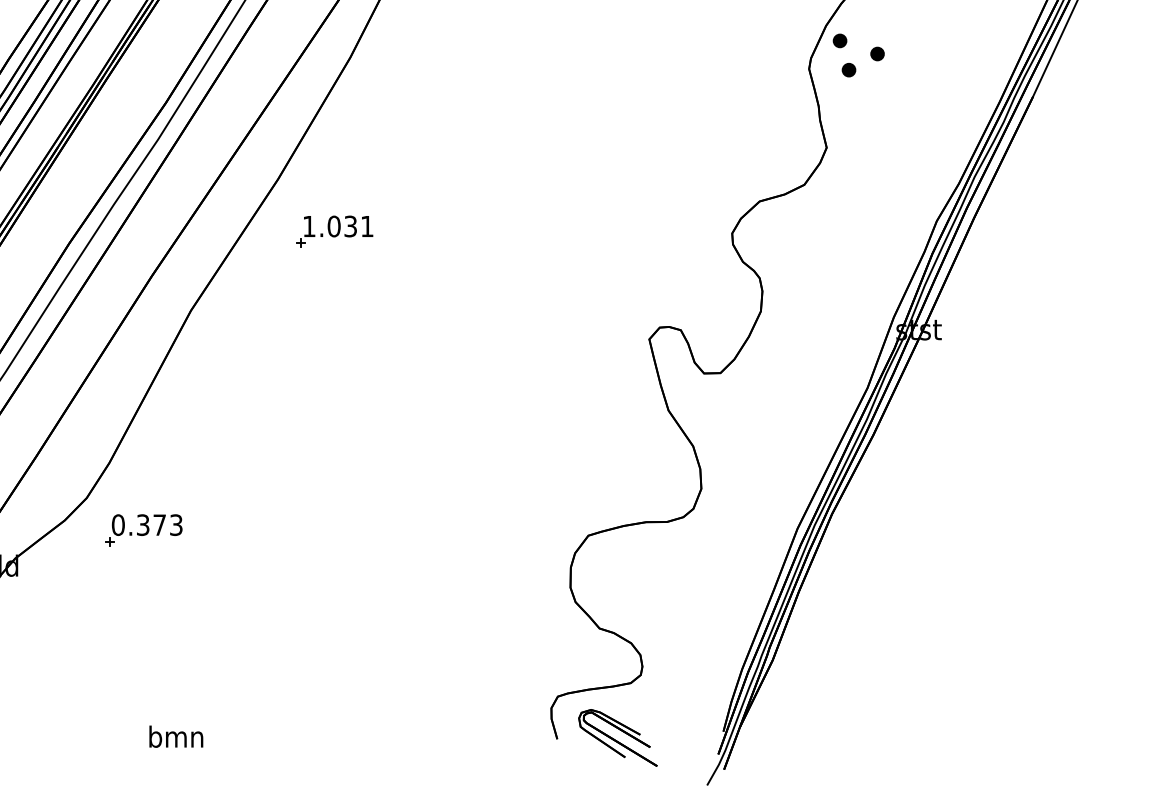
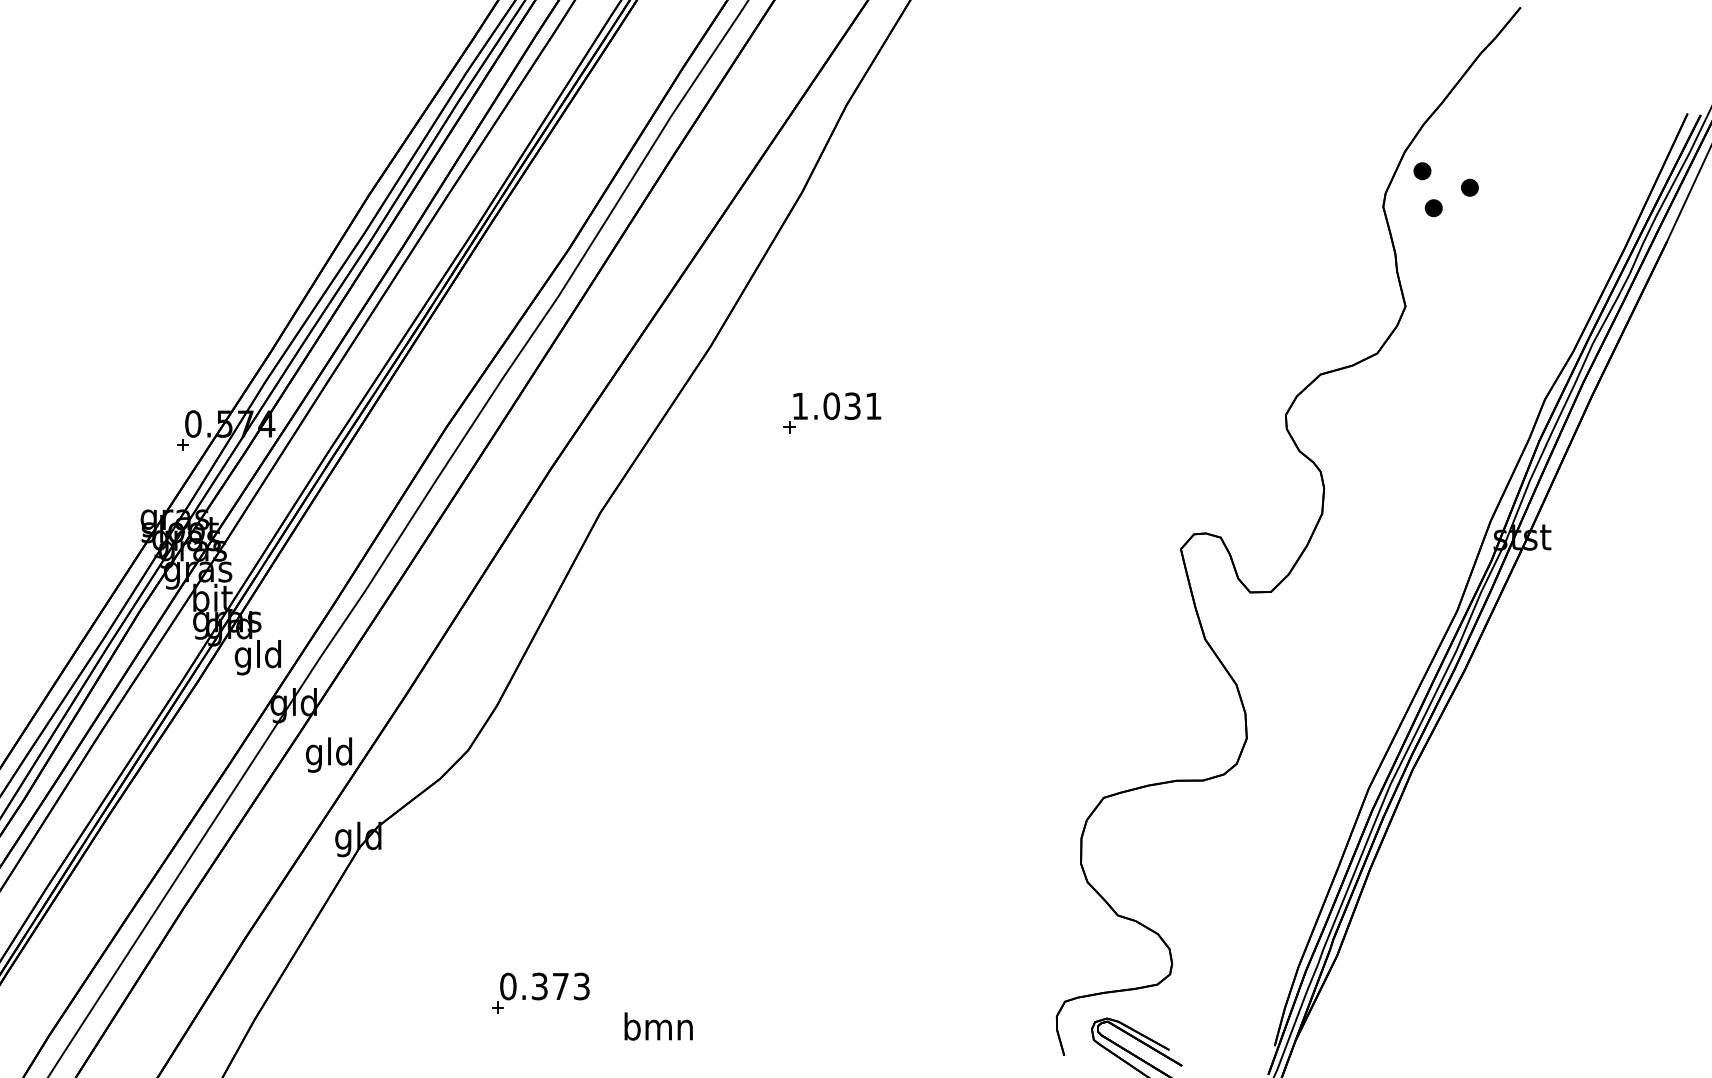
part: (334, 231) -> (832, 412), moved
part: (143, 529) -> (540, 992), moved
text: (176, 736) -> (658, 1026), moved

